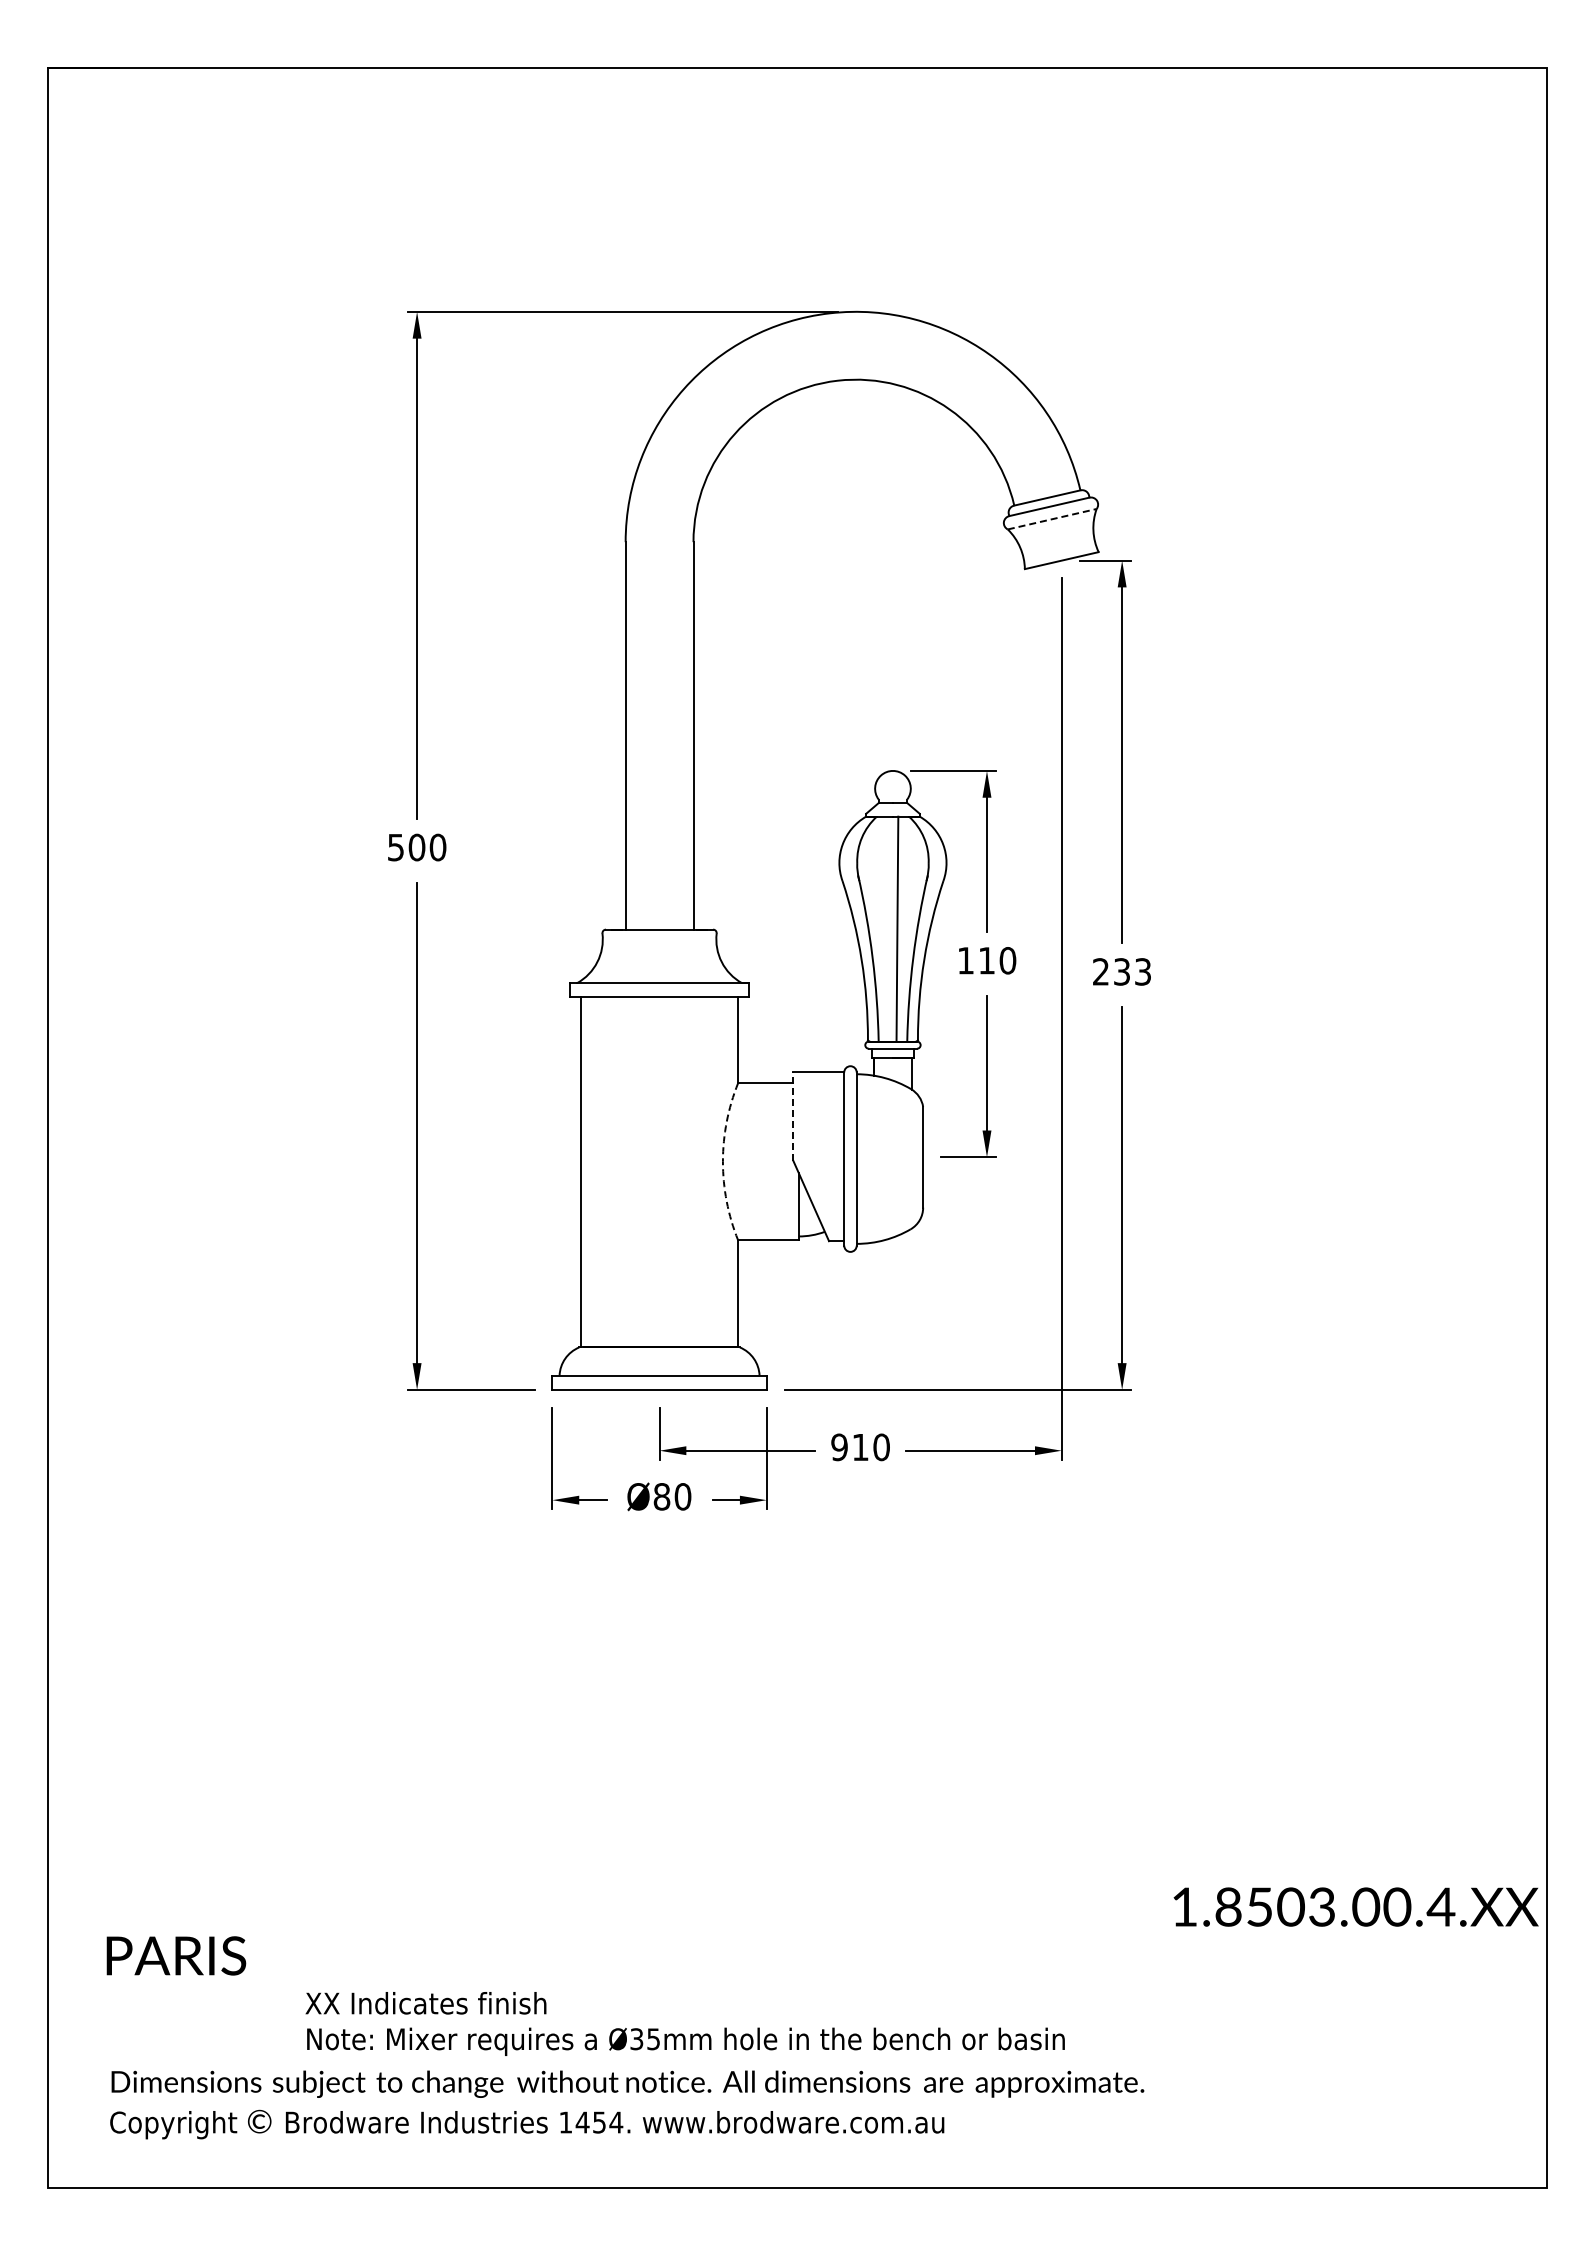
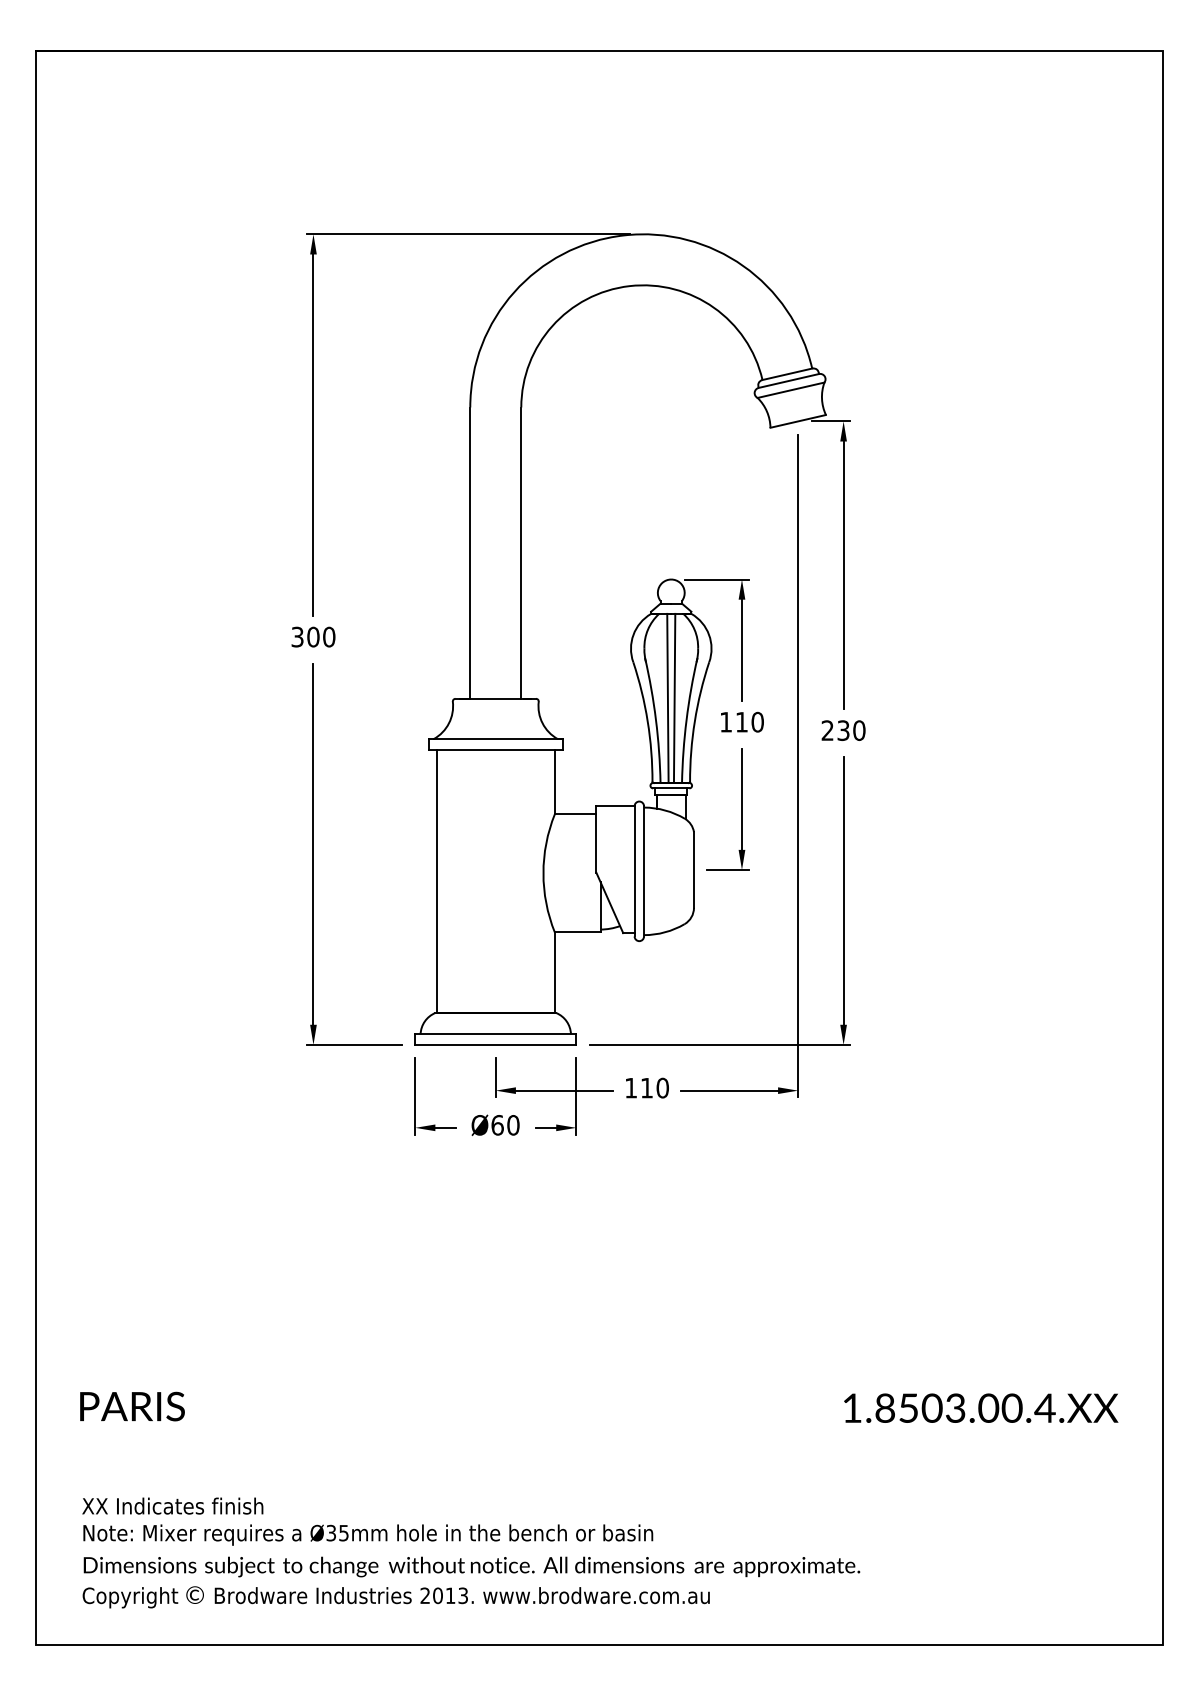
line: (1052, 519) -> (791, 390), dashed -> solid
text: (395, 846) -> (297, 636), 500 -> 300
line: (888, 928) -> (667, 697), added
text: (1142, 971) -> (858, 730), 233 -> 230
line: (793, 1116) -> (596, 839), dashed -> solid
arc: (722, 1161) -> (543, 873), dashed -> solid
text: (839, 1447) -> (631, 1088), 910 -> 110
text: (661, 1496) -> (497, 1125), Ø80 -> Ø60
text: (1355, 1906) -> (980, 1407), moved
text: (176, 1955) -> (132, 1406), moved
text: (684, 2023) -> (367, 1521), moved
text: (591, 2122) -> (444, 1595), 1454. -> 2013.

